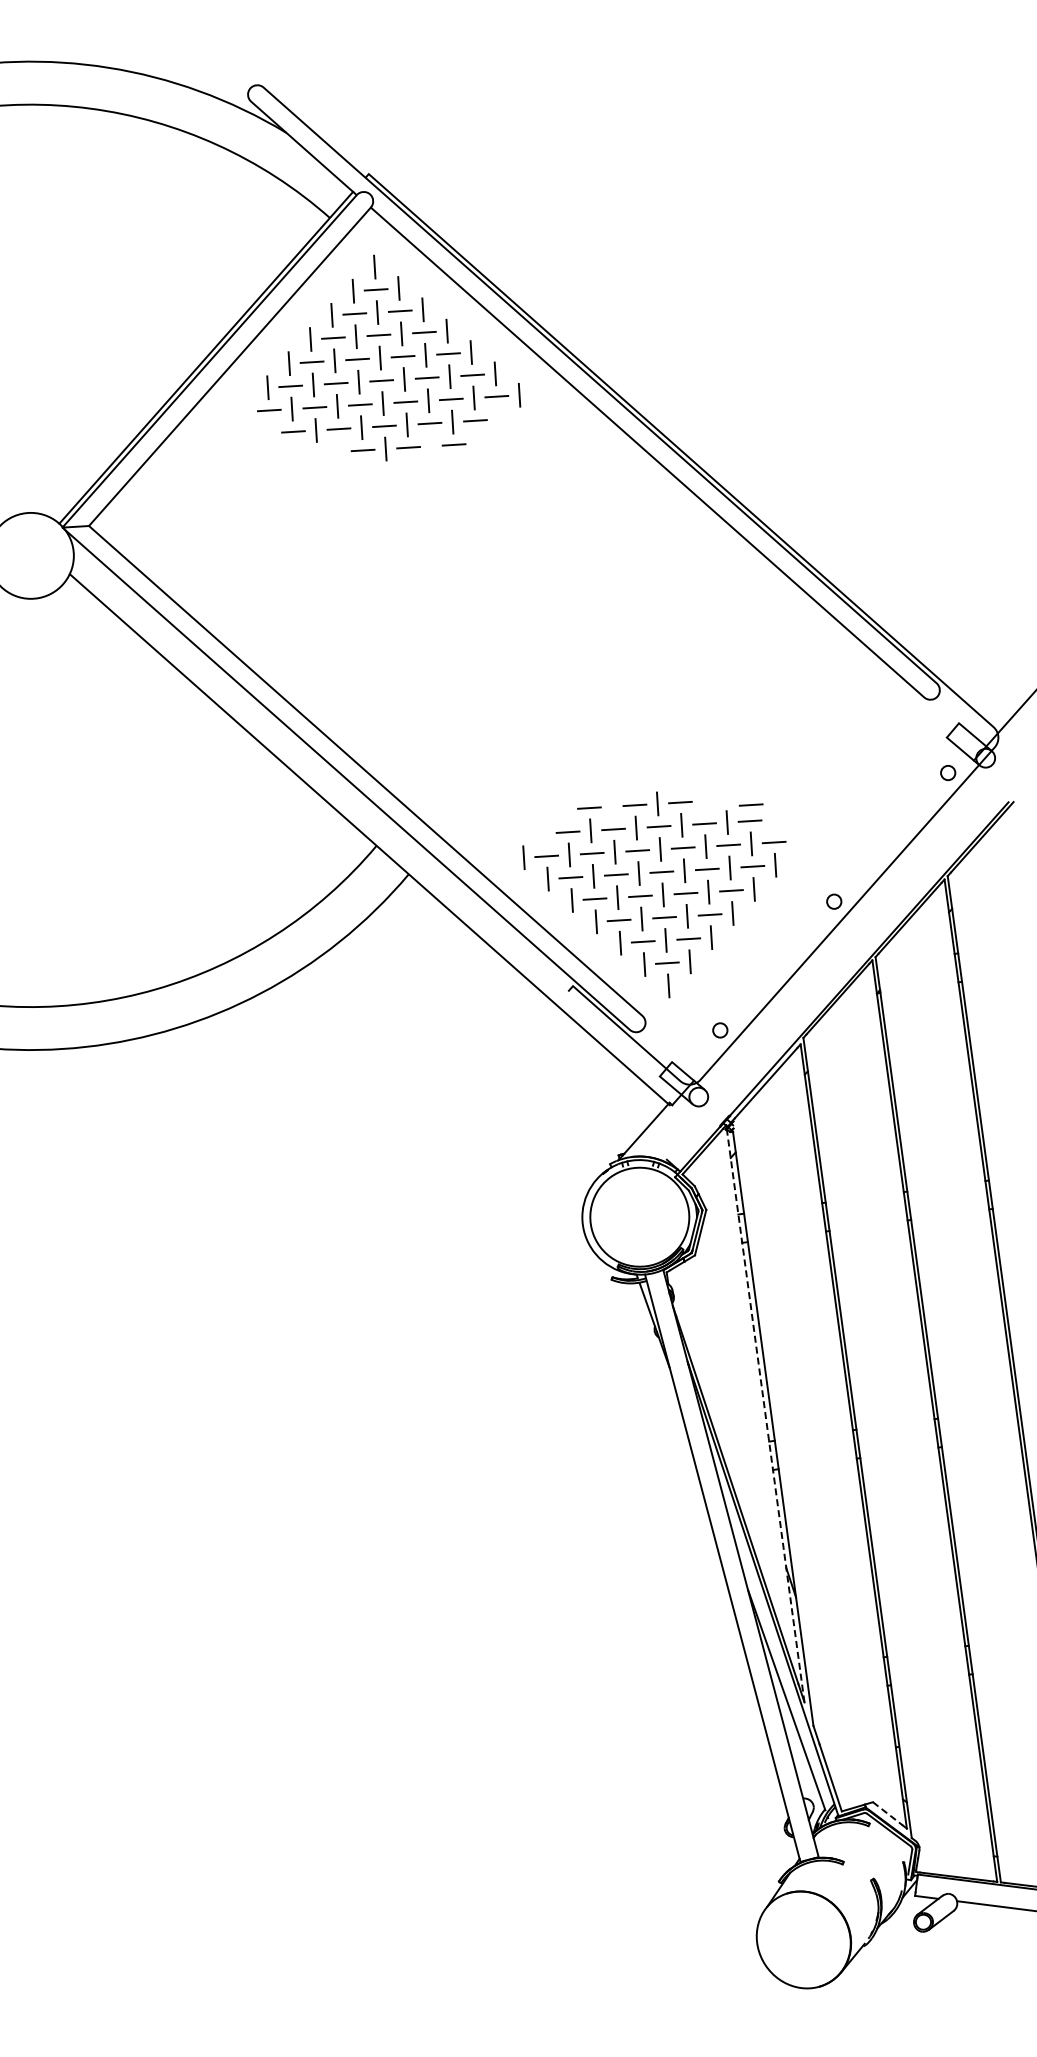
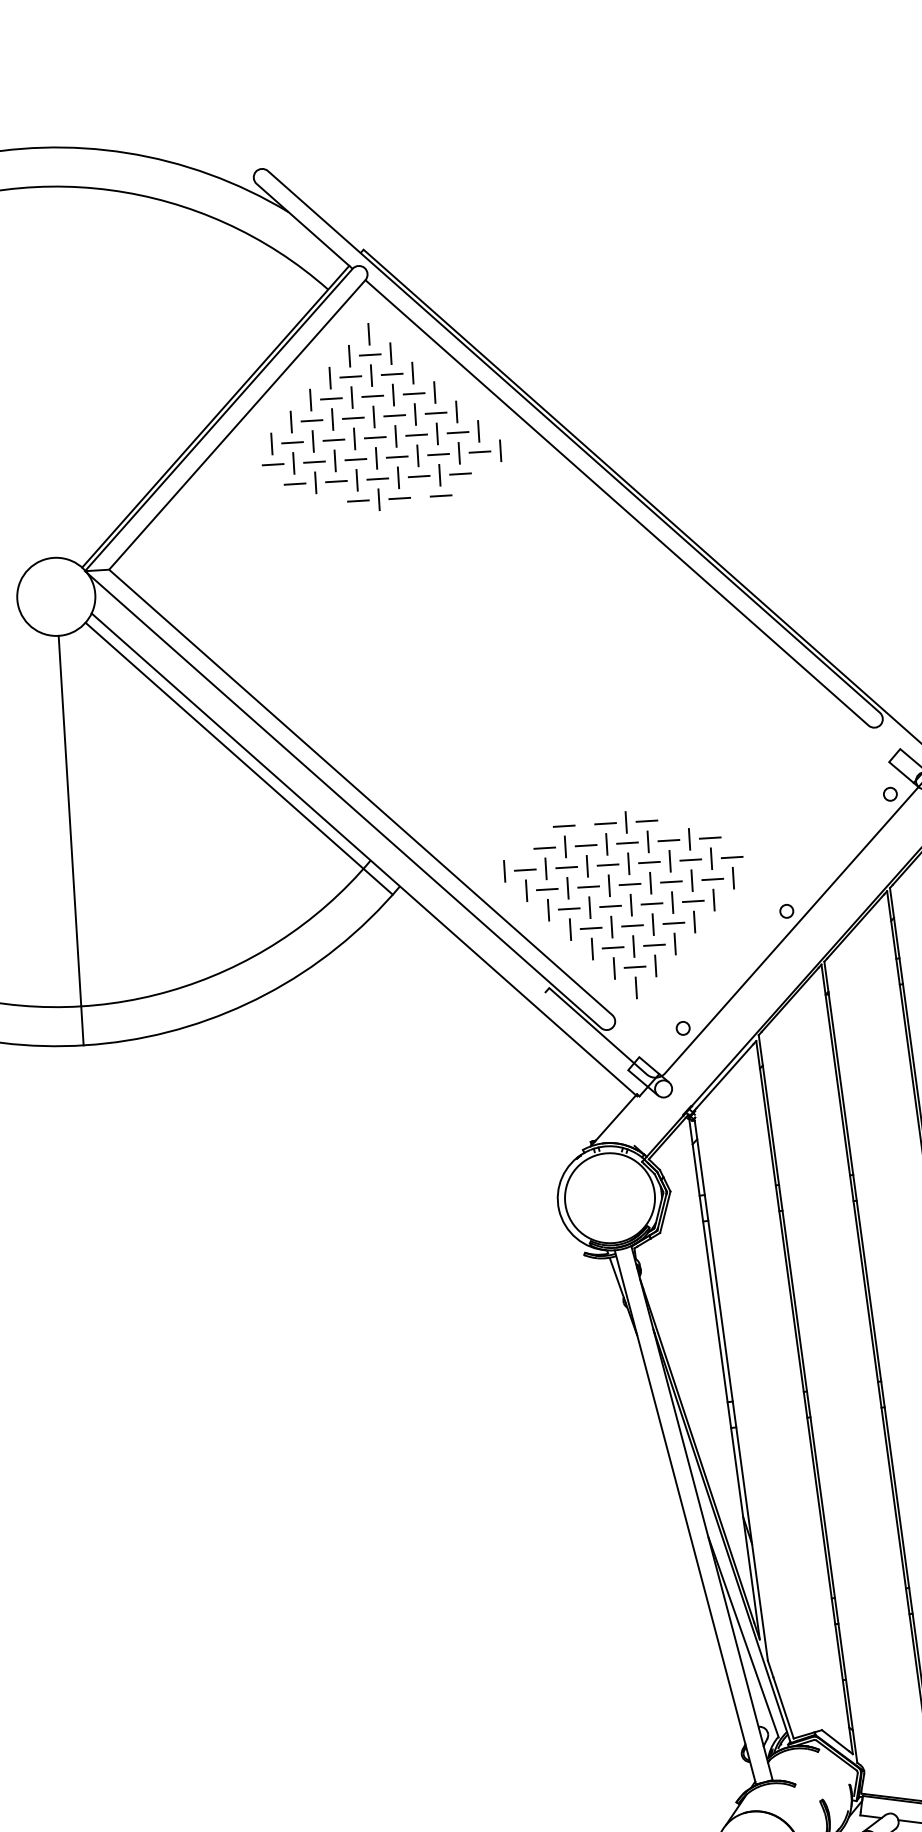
line: (231, 733) -> (238, 758), added
line: (750, 804) -> (710, 822), removed
line: (46, 823) -> (70, 840), added
line: (765, 1415) -> (724, 1378), dashed -> solid
line: (887, 1813) -> (835, 1740), dashed -> solid

